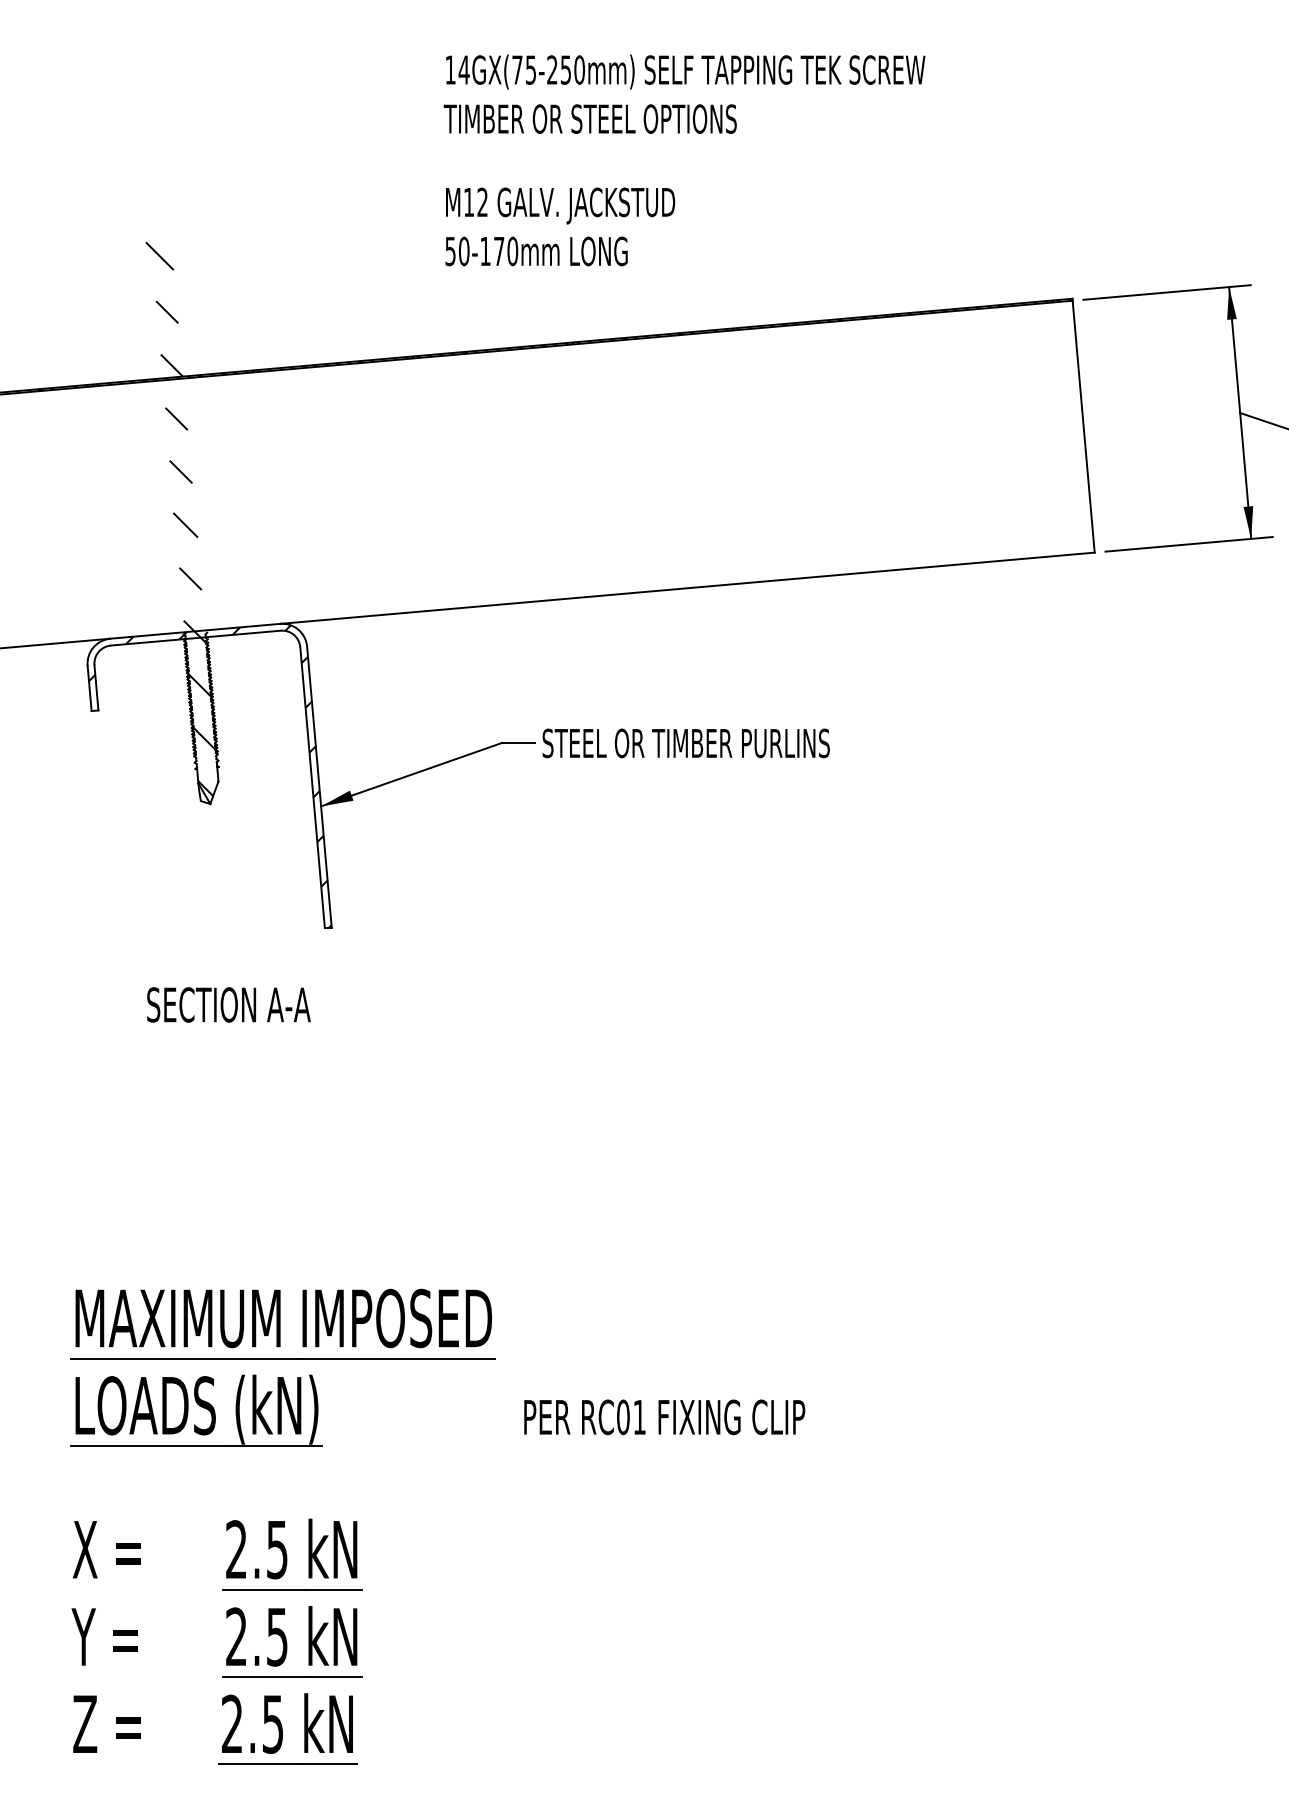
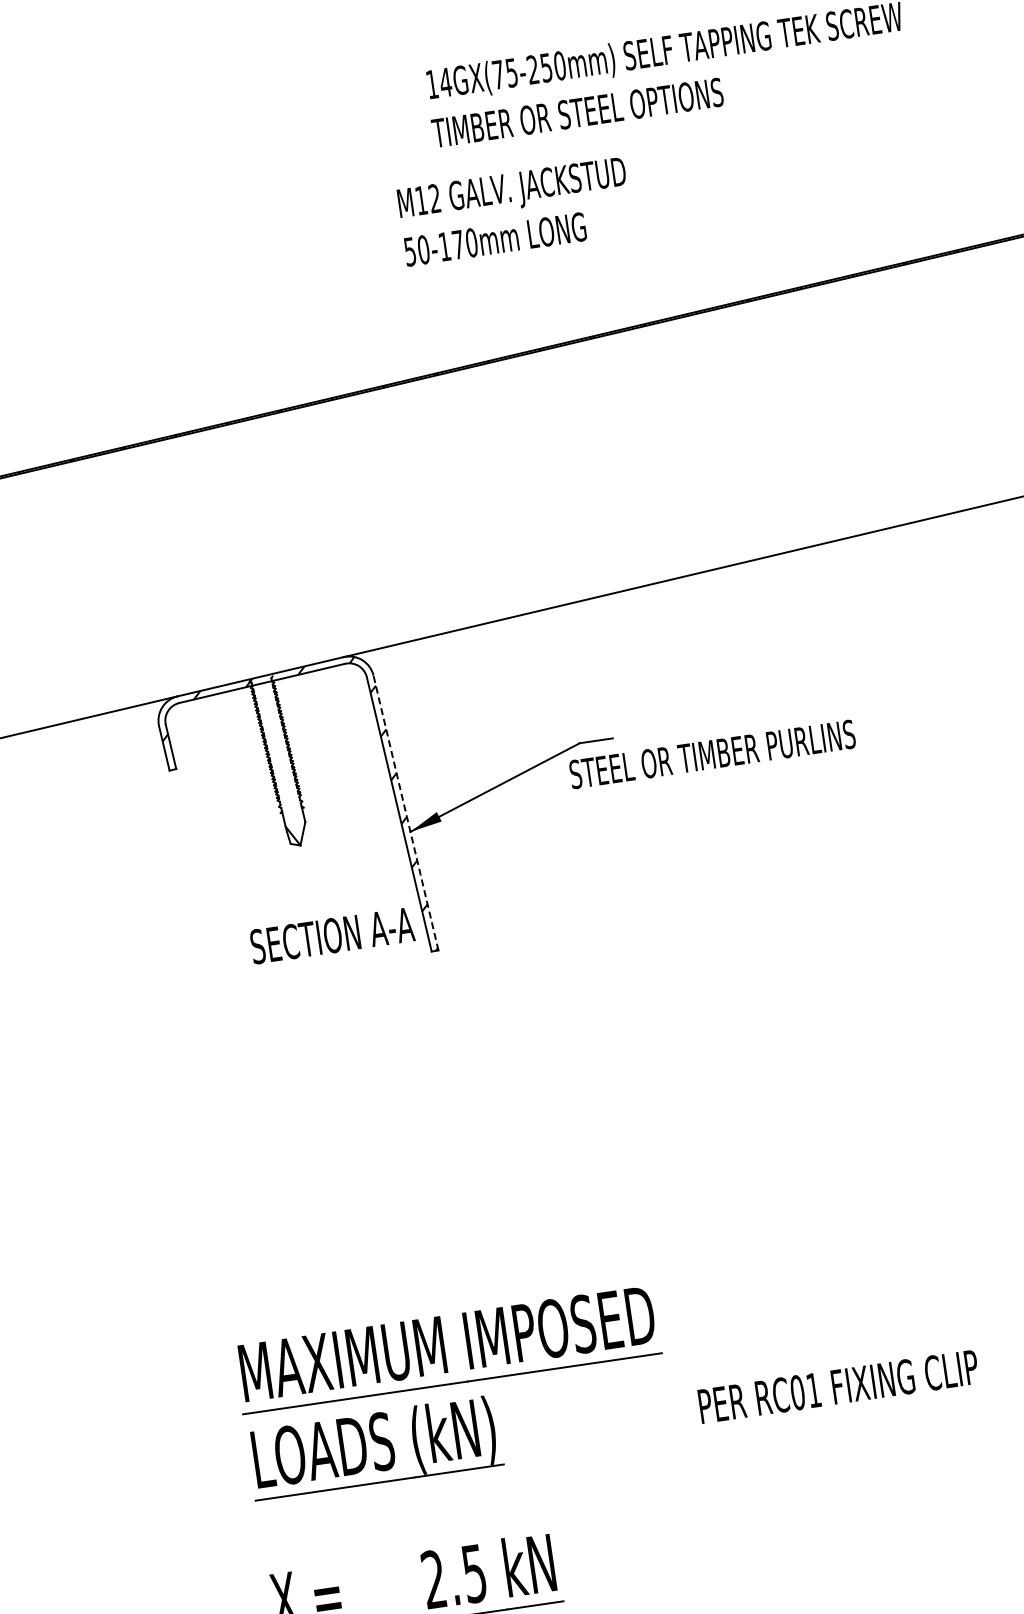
text: (560, 226) -> (515, 211), moved
hatch: (180, 519) -> (229, 568), removed
text: (685, 743) -> (711, 754), moved
line: (319, 786) -> (405, 812), solid -> dashed
text: (228, 1004) -> (331, 935), moved

